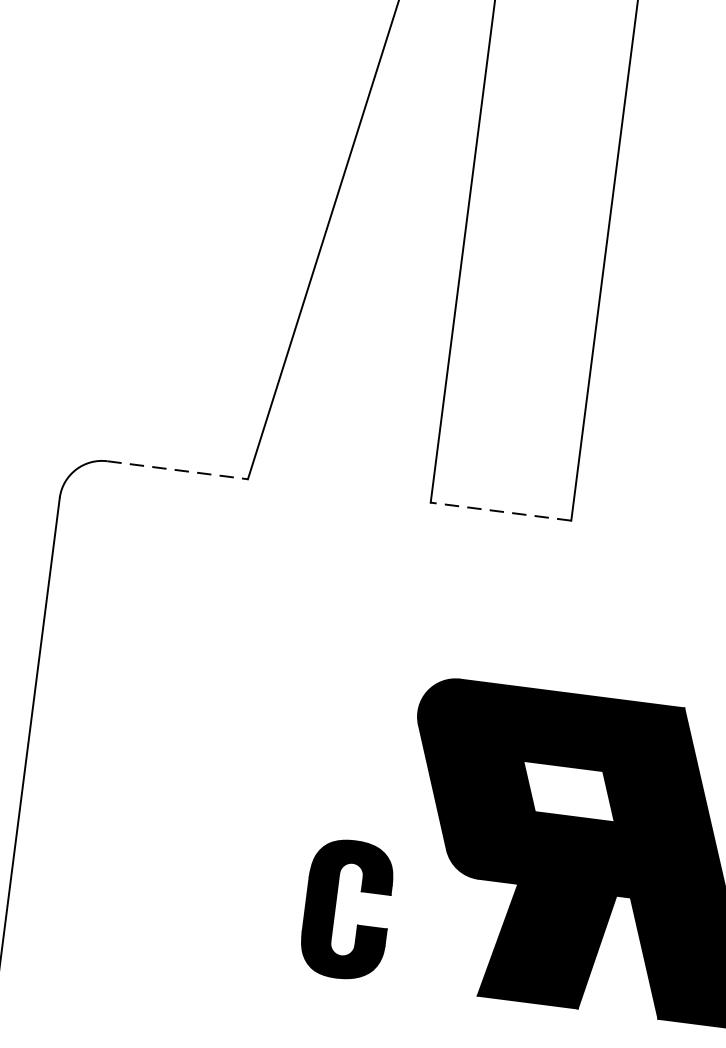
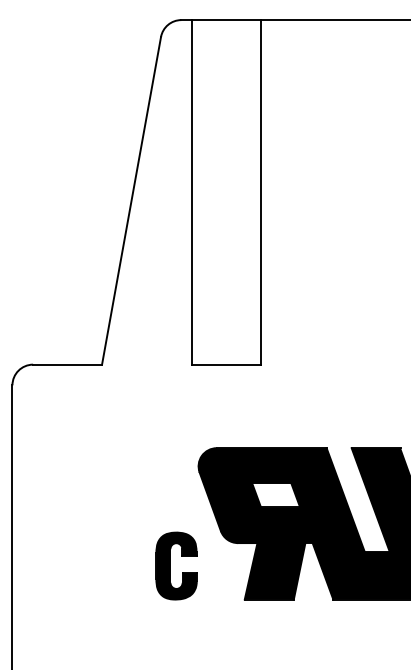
line: (179, 470) -> (68, 364), dashed -> solid
line: (499, 511) -> (225, 364), dashed -> solid

